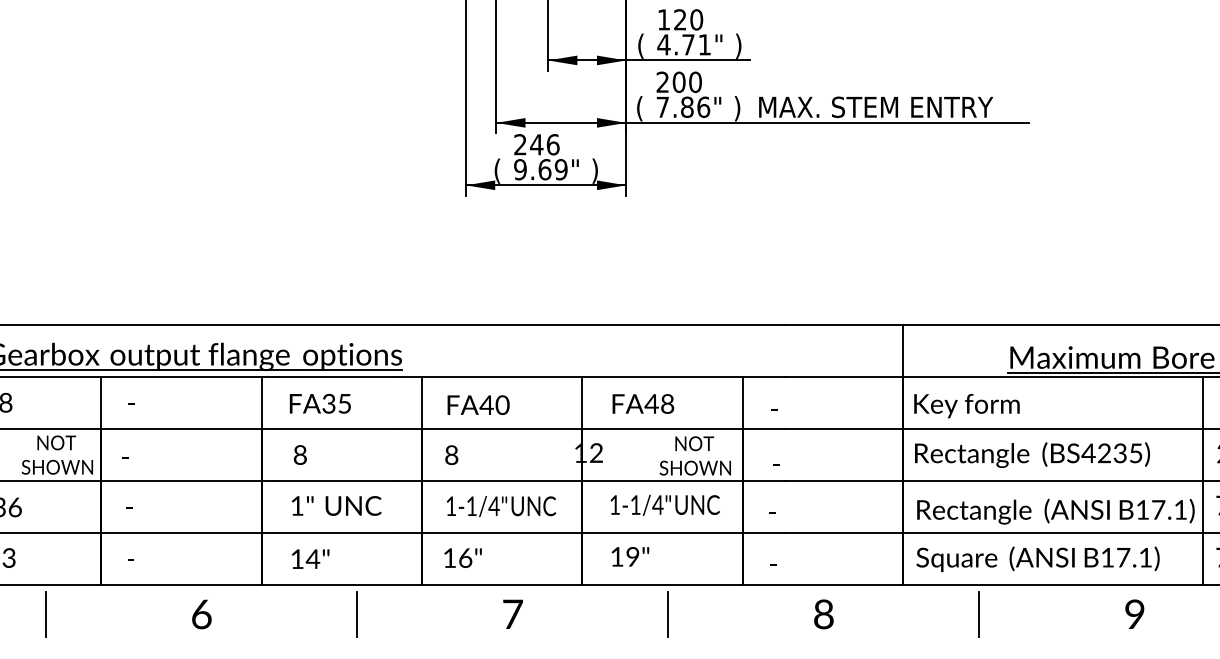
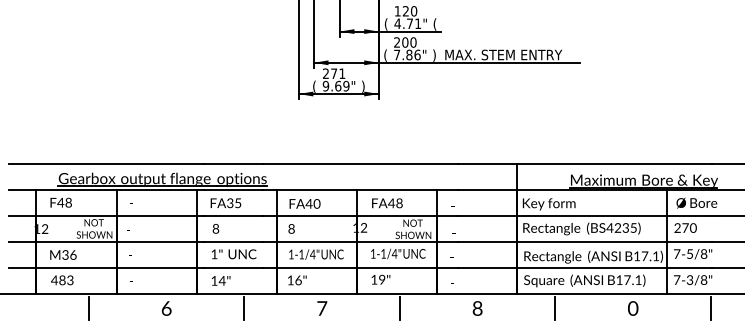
text: (737, 46) -> (434, 24), ) -> (
text: (543, 144) -> (337, 73), 246 -> 271
text: (1135, 614) -> (633, 308), 9 -> 0

